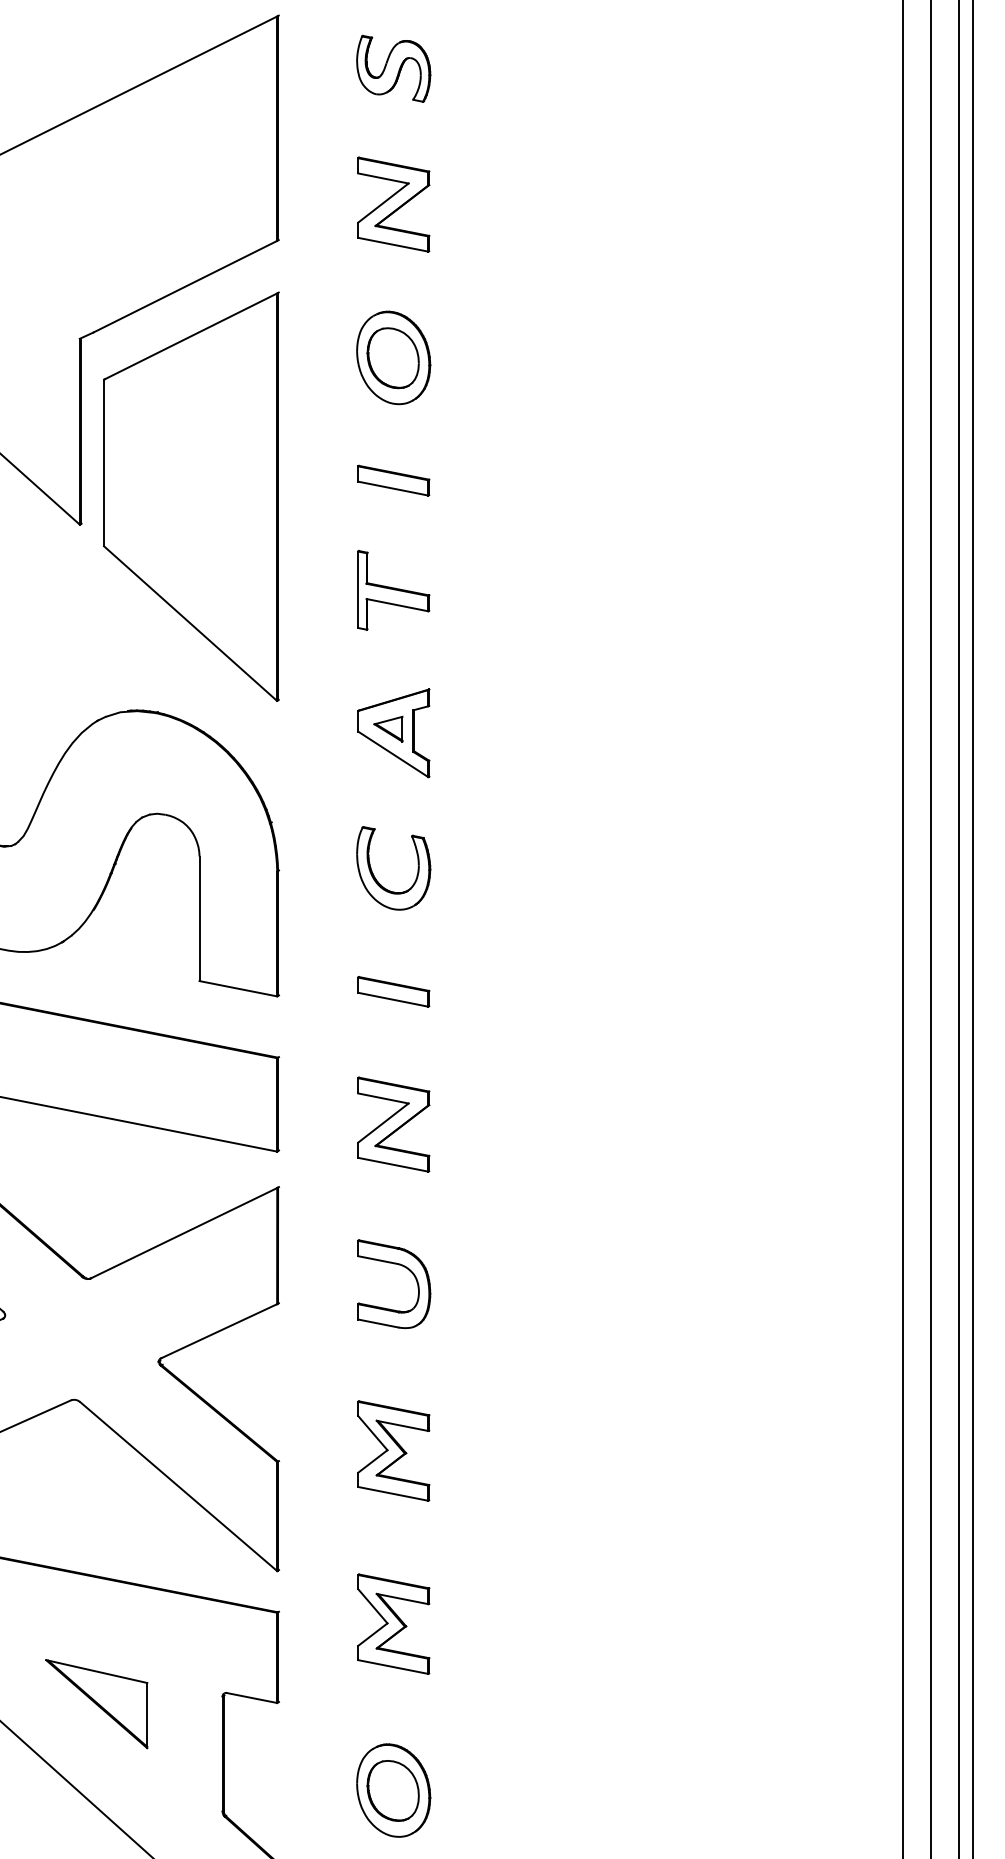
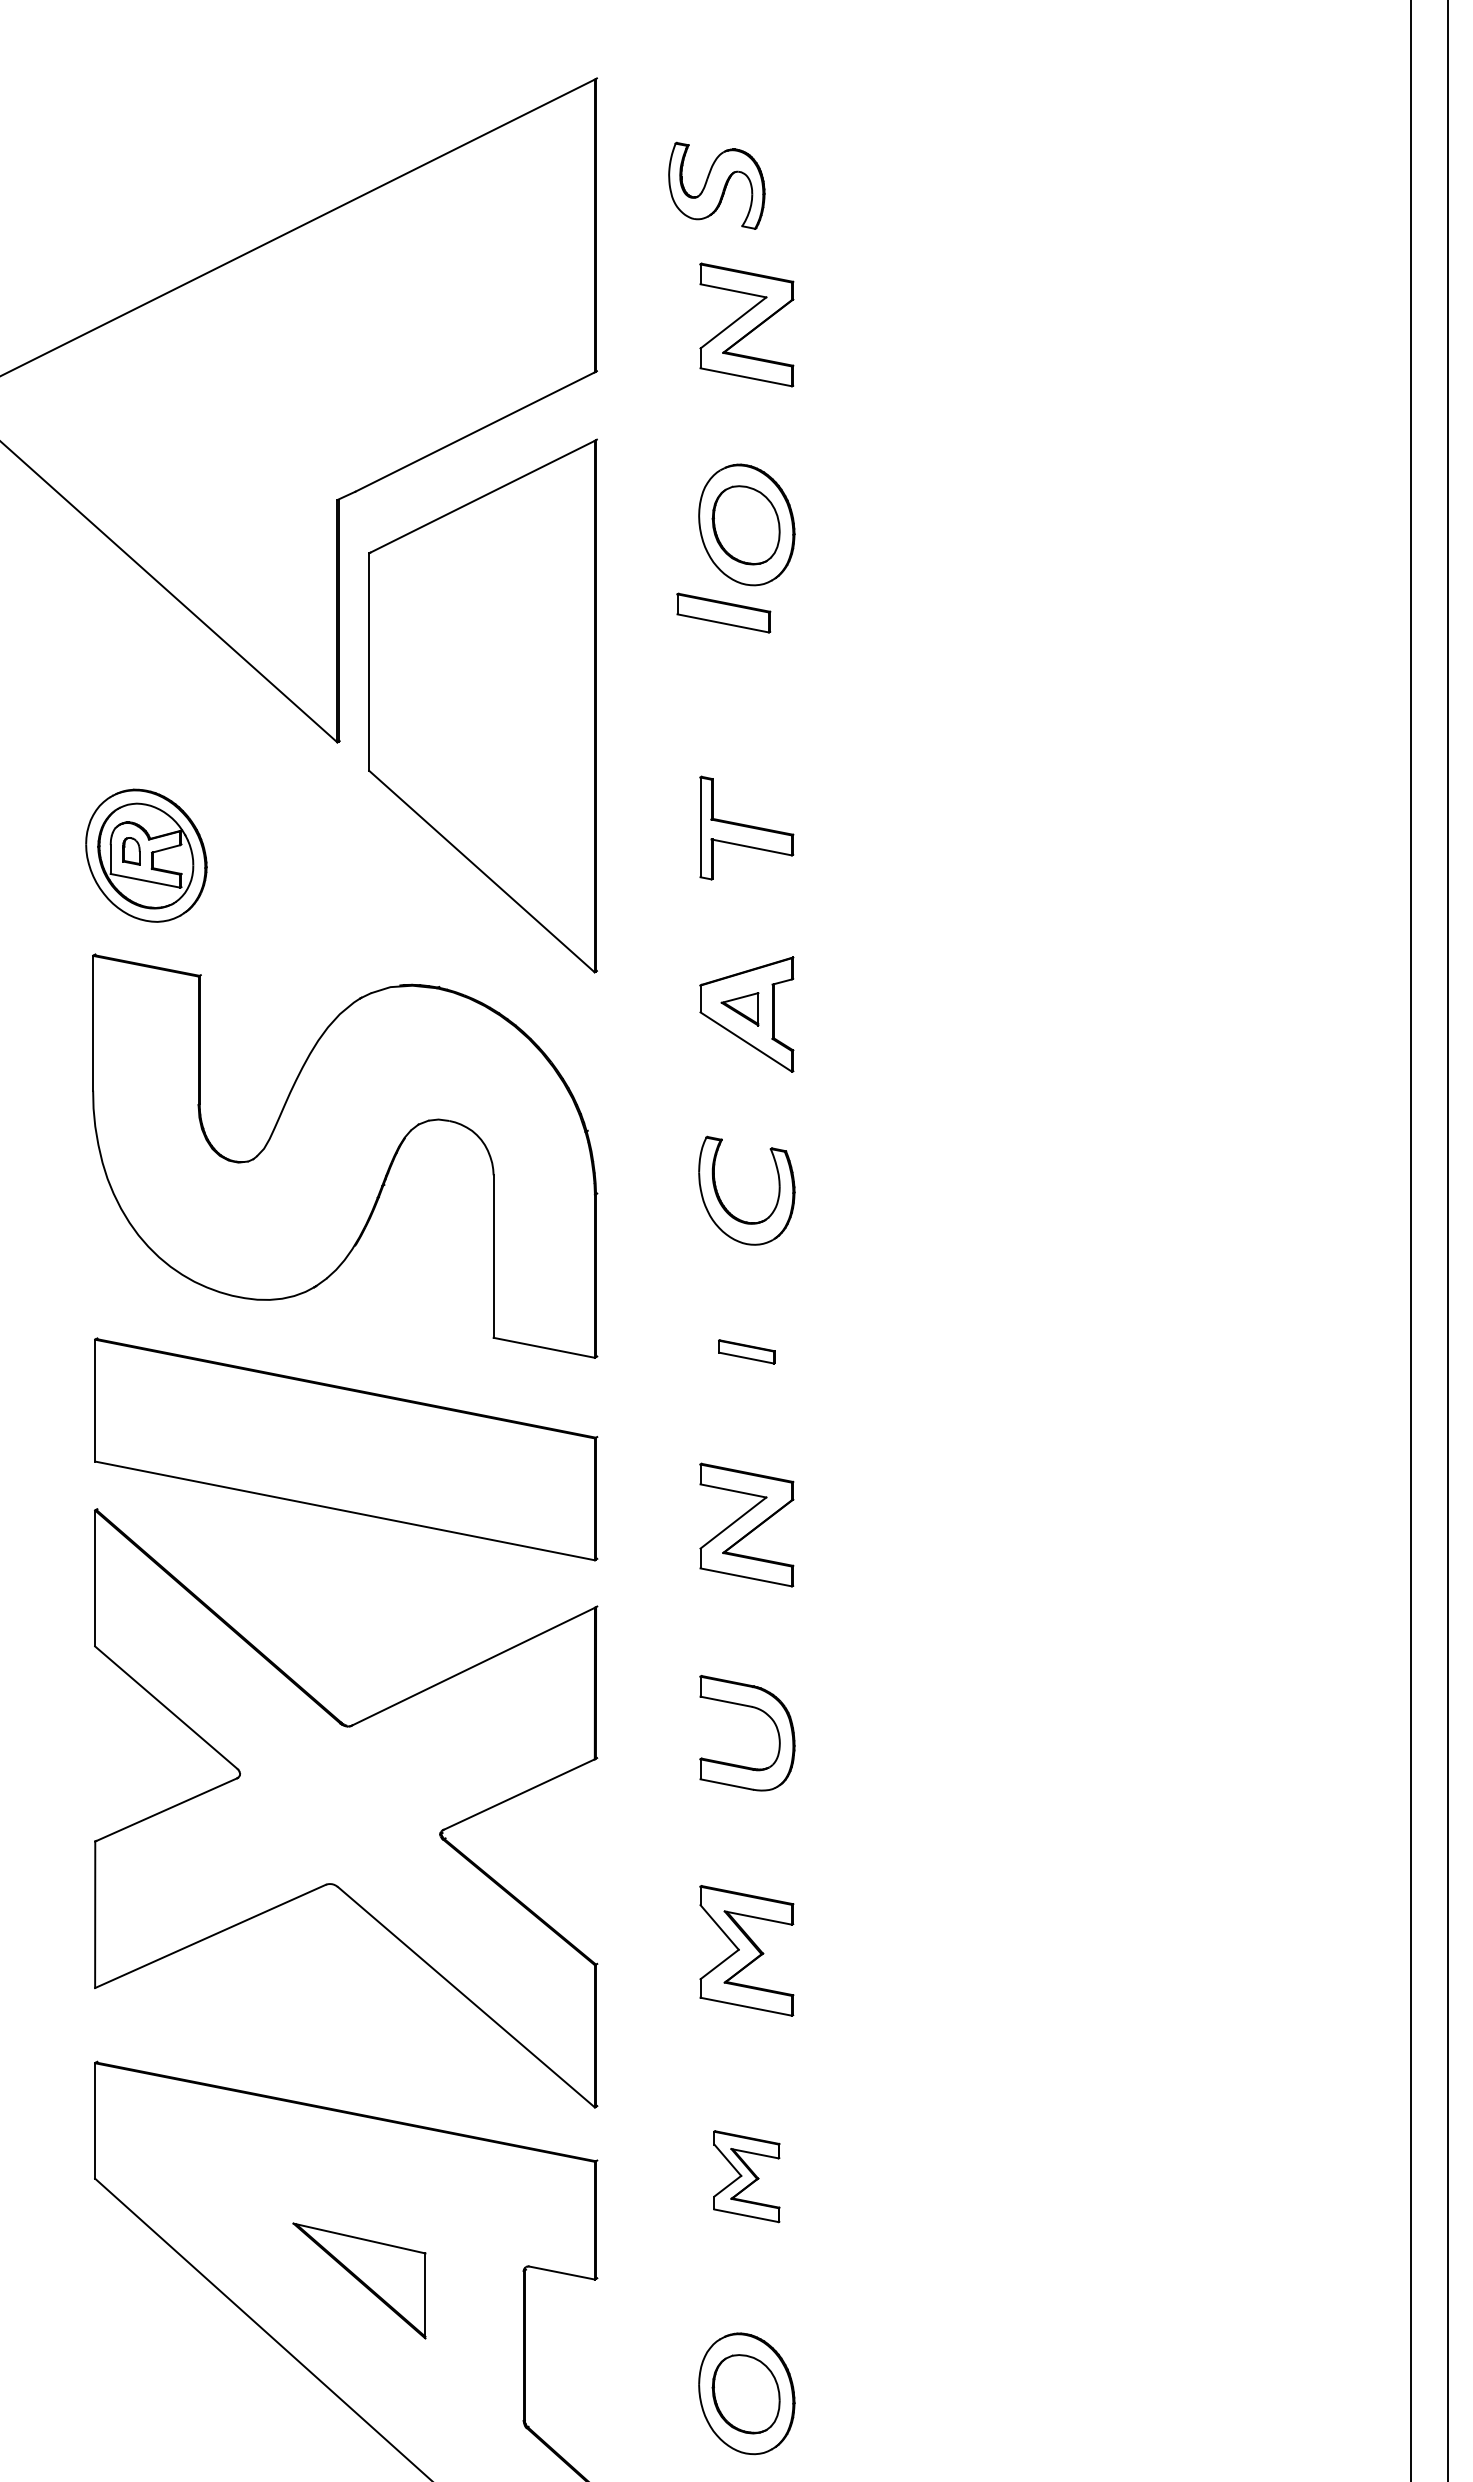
part: (393, 68) -> (716, 185), moved
part: (393, 480) -> (723, 612), moved
part: (393, 991) -> (746, 1351), size x0.6
part: (393, 1624) -> (746, 2176), size x0.7

